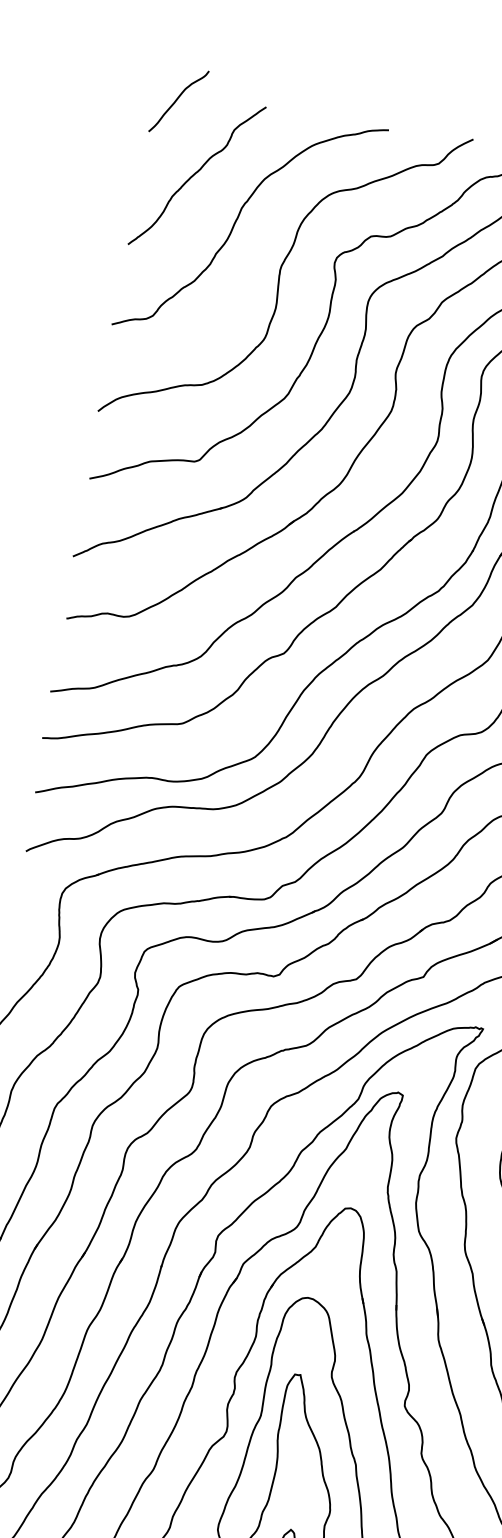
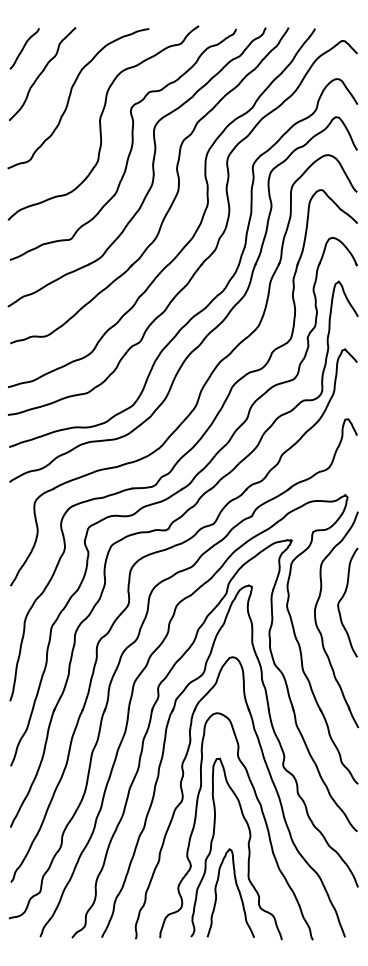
curve: (178, 100) -> (24, 48), moved

